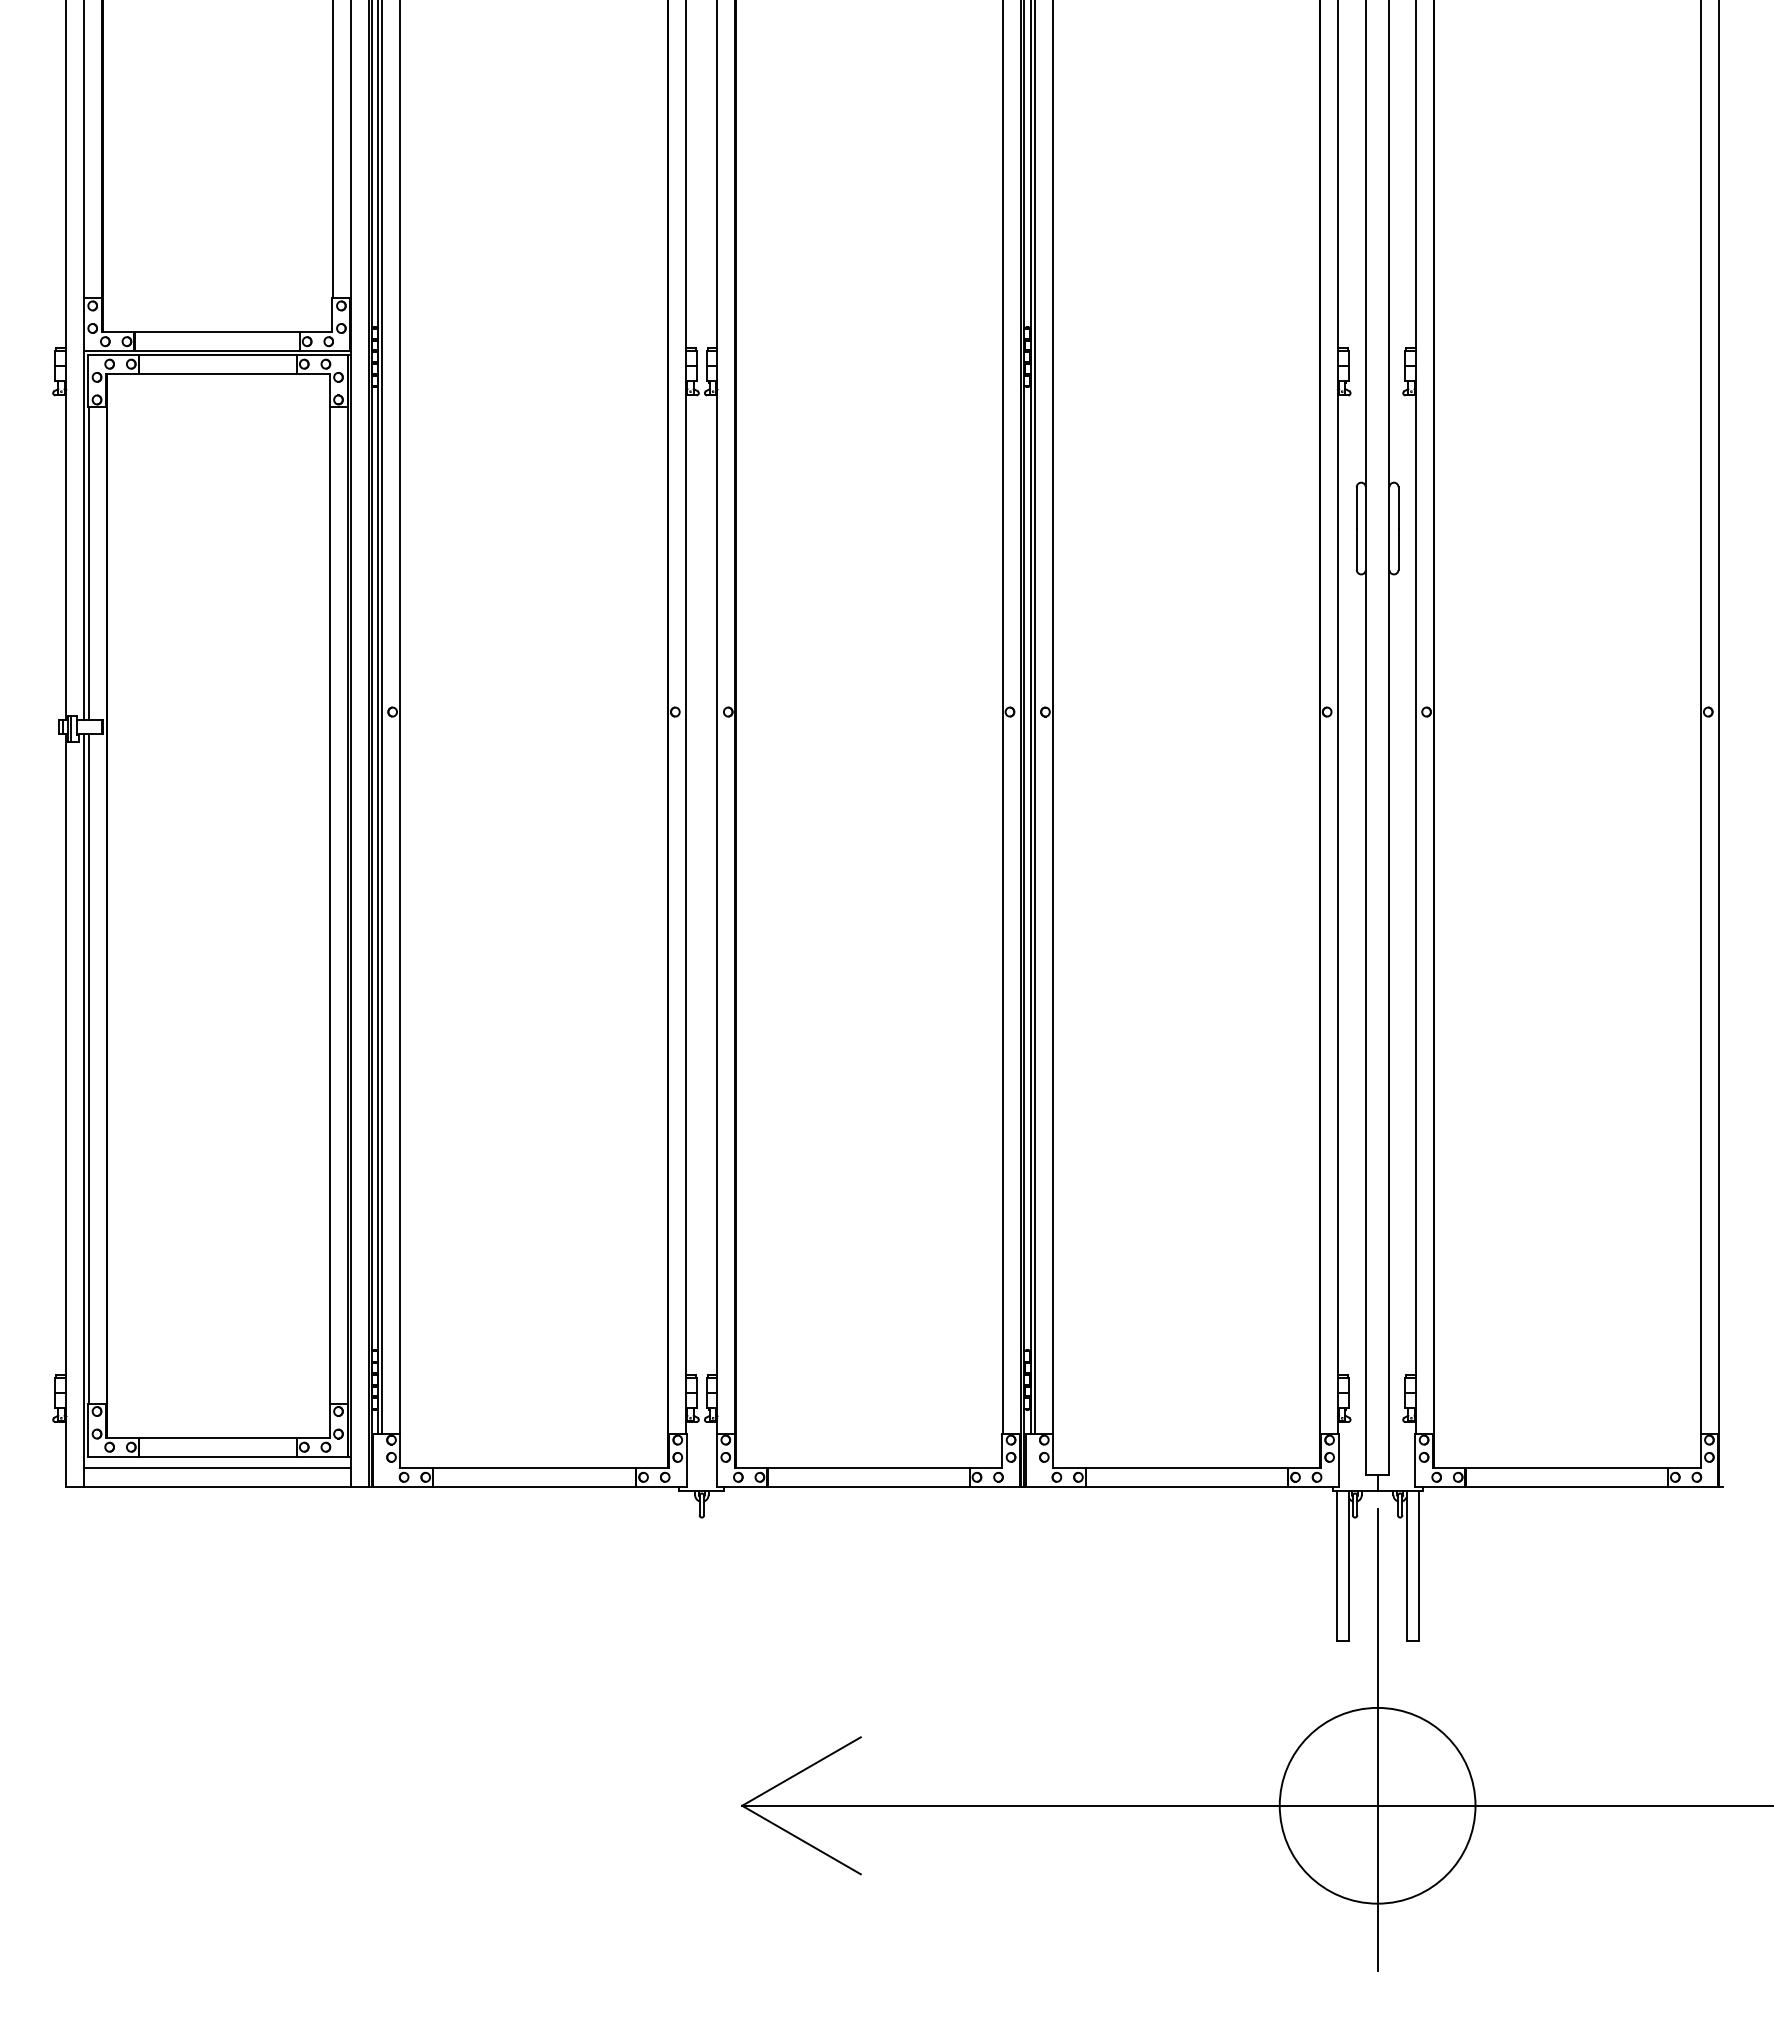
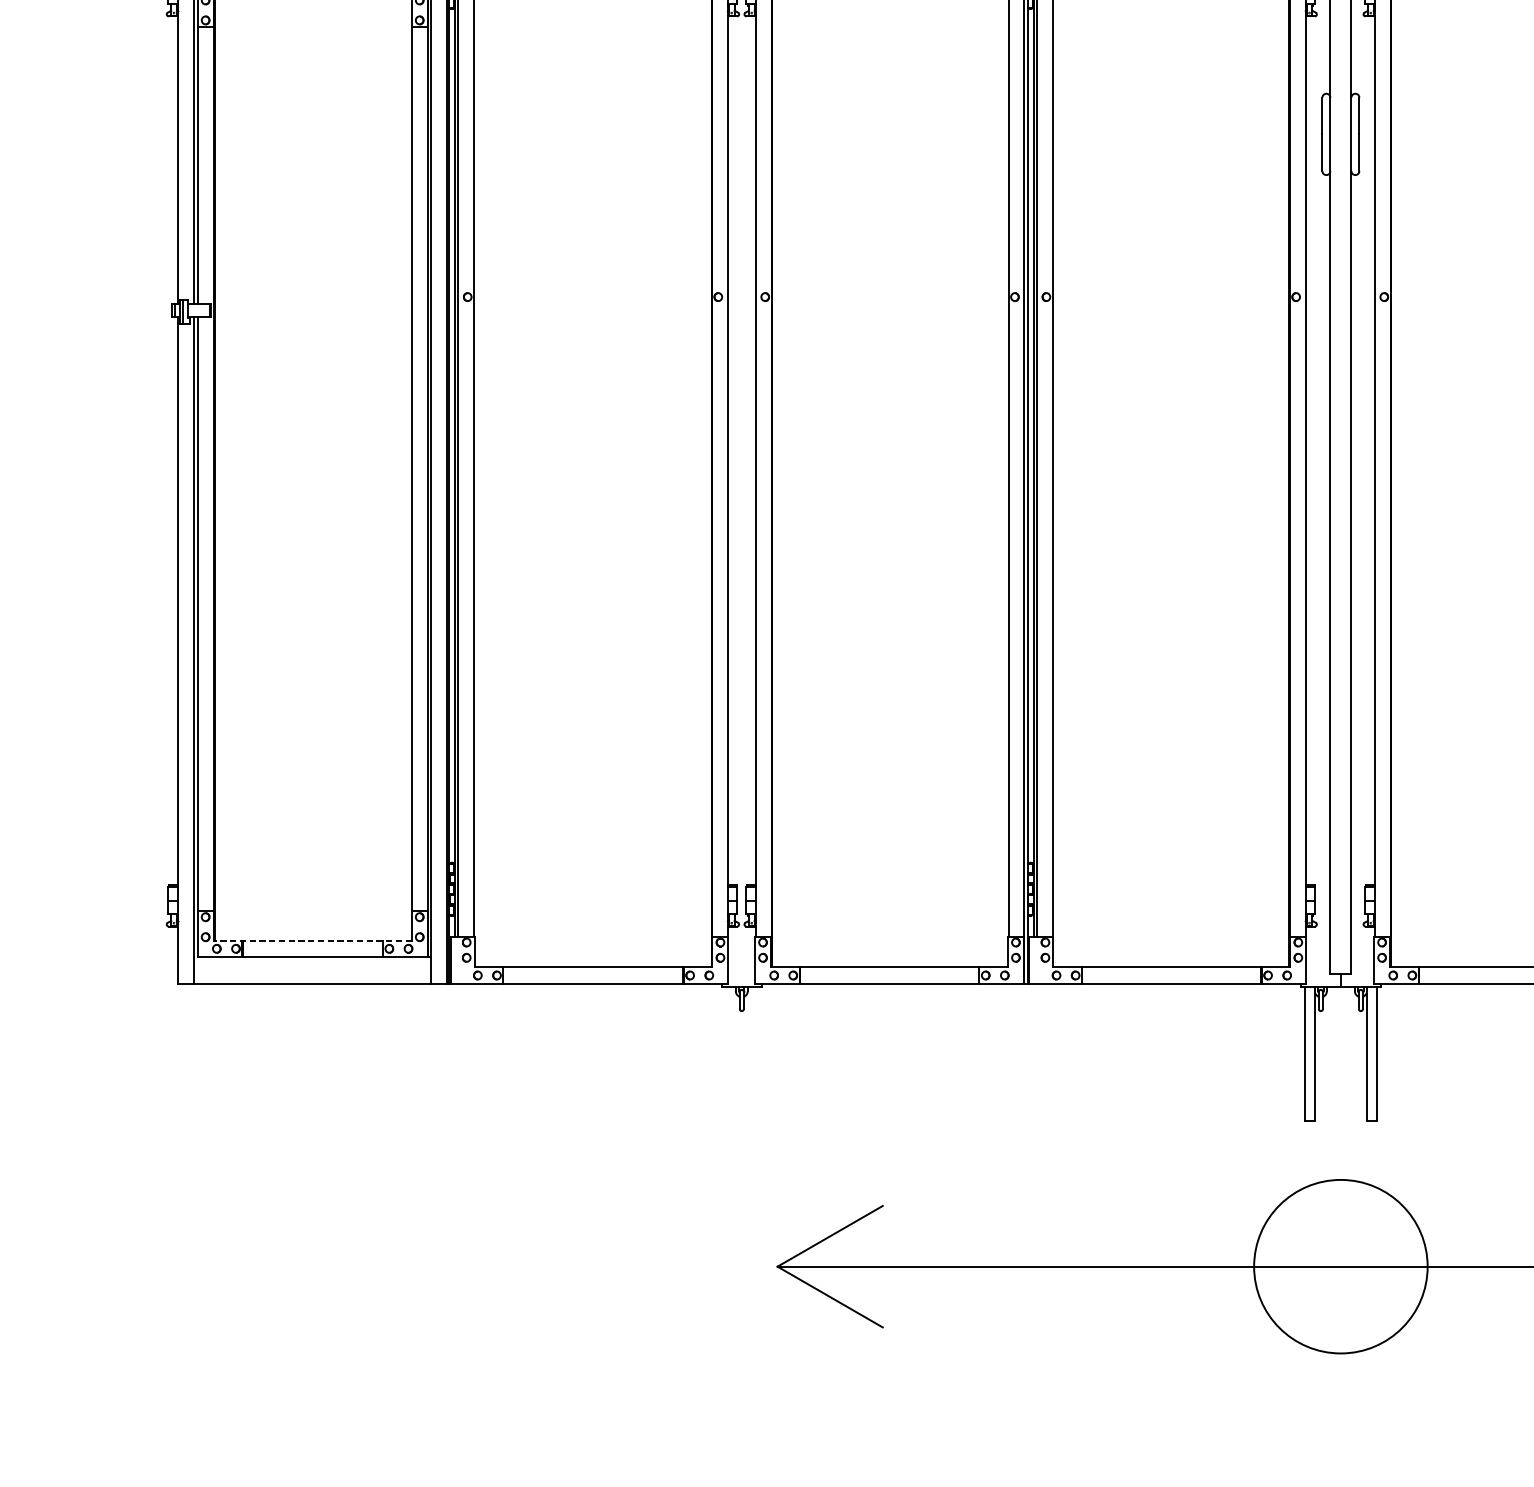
line: (217, 1437) -> (312, 940), solid -> dashed
line: (217, 1467) -> (312, 966), removed
line: (1377, 1740) -> (1340, 1208), removed

